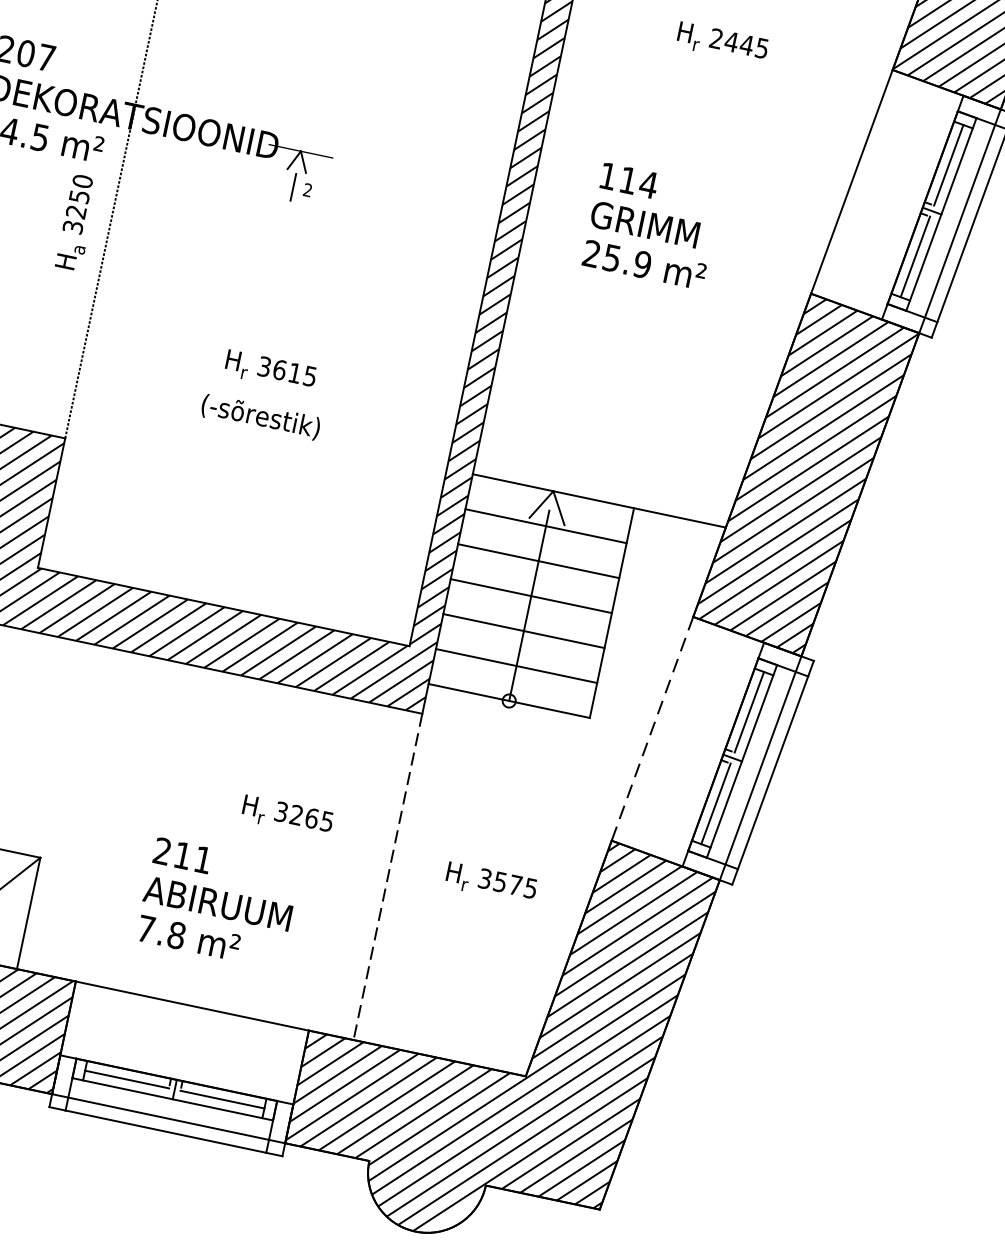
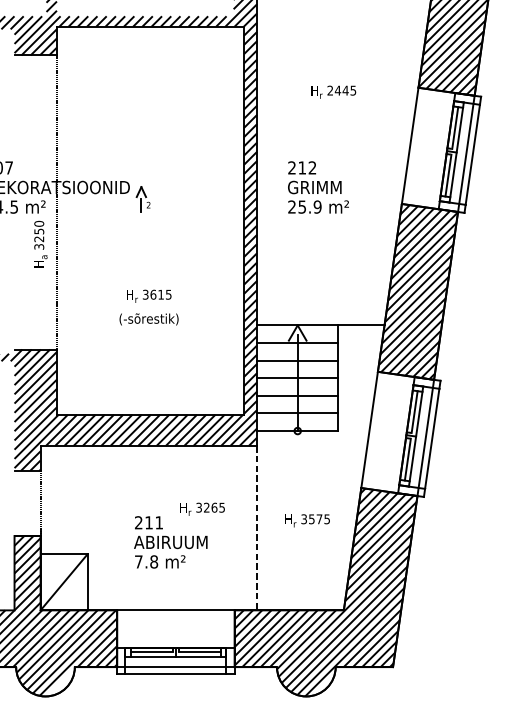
text: (629, 179) -> (302, 167), 114 -> 212
line: (652, 727) -> (369, 429), dashed -> solid
text: (217, 903) -> (170, 542), moved

